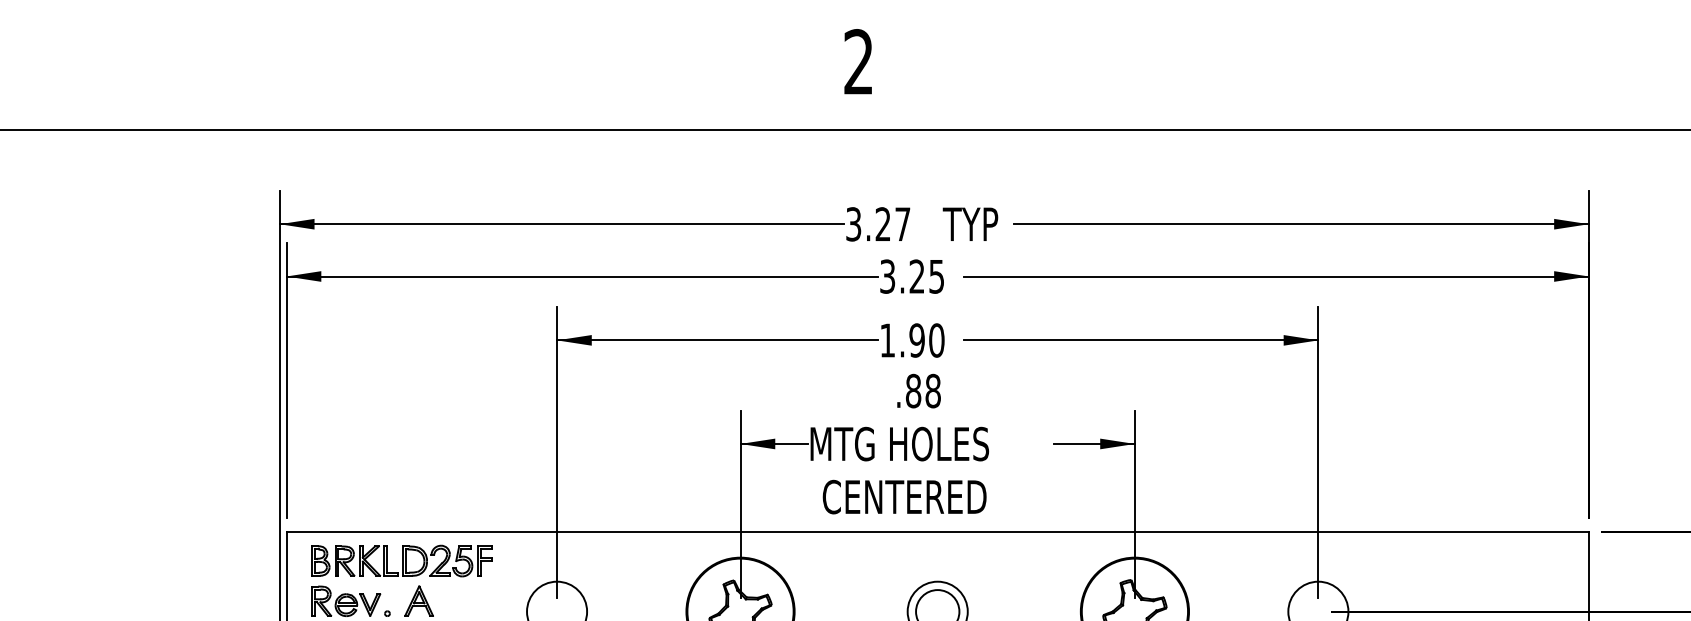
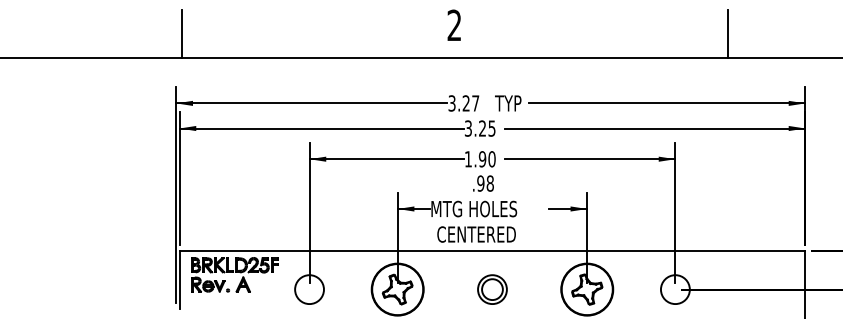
line: (292, 78) -> (182, 33), added
line: (1426, 78) -> (727, 33), added
text: (912, 390) -> (480, 183), .88 -> .98

